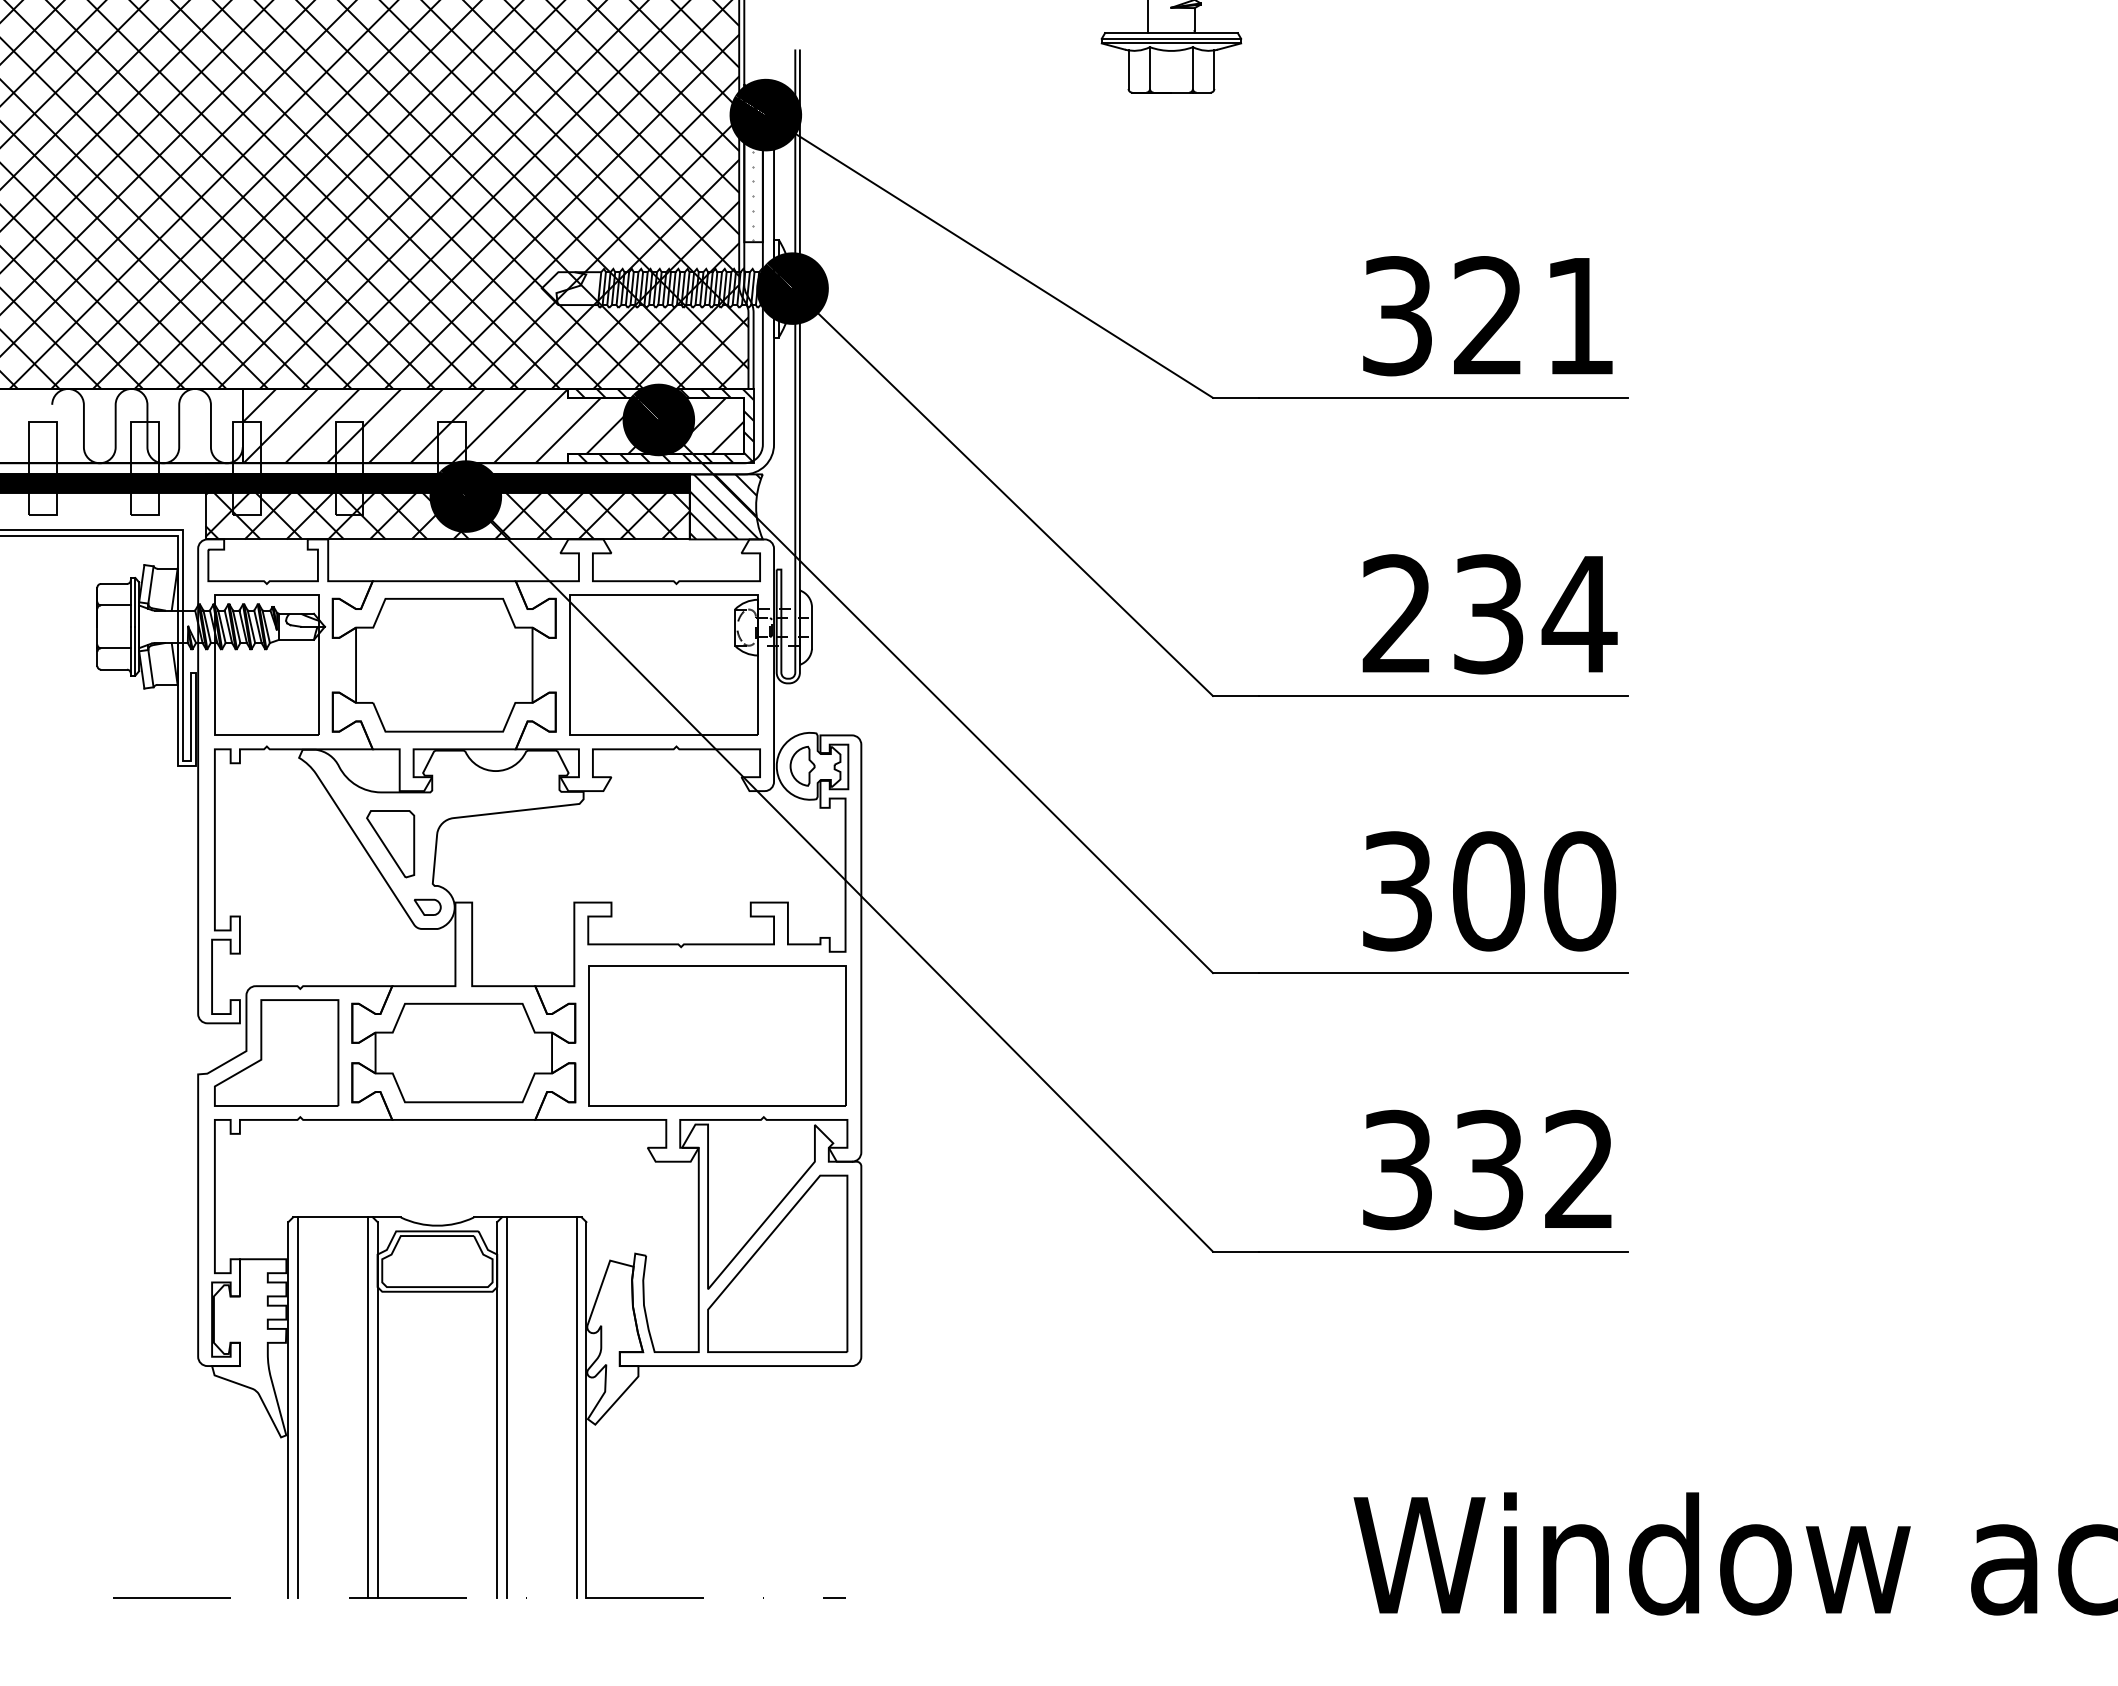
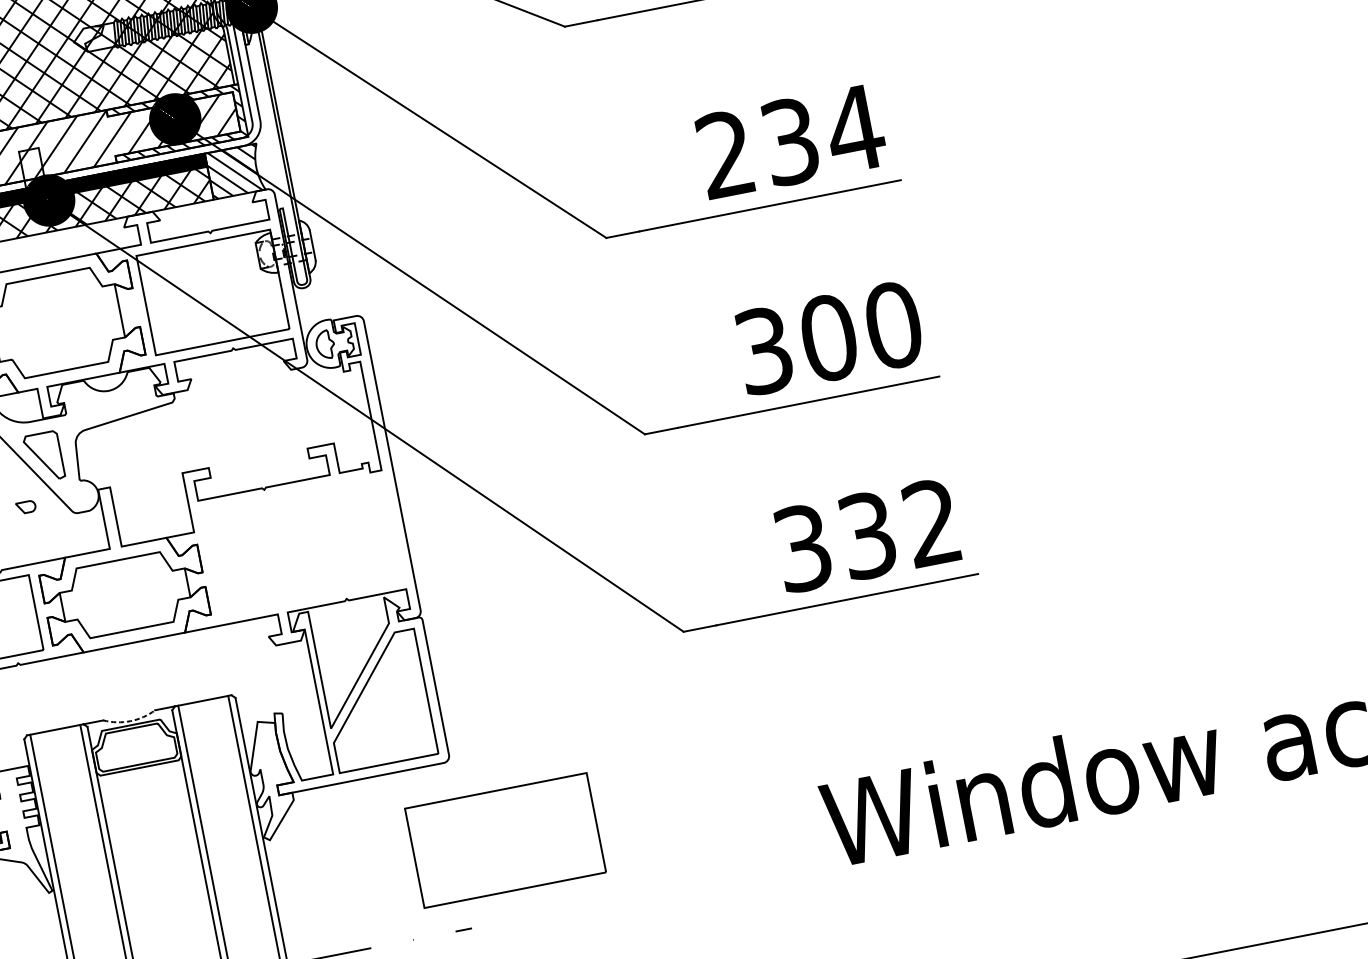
part: (427, 906) -> (25, 506), moved
part: (717, 1035) -> (505, 840), moved
arc: (437, 1225) -> (130, 721), solid -> dashed

